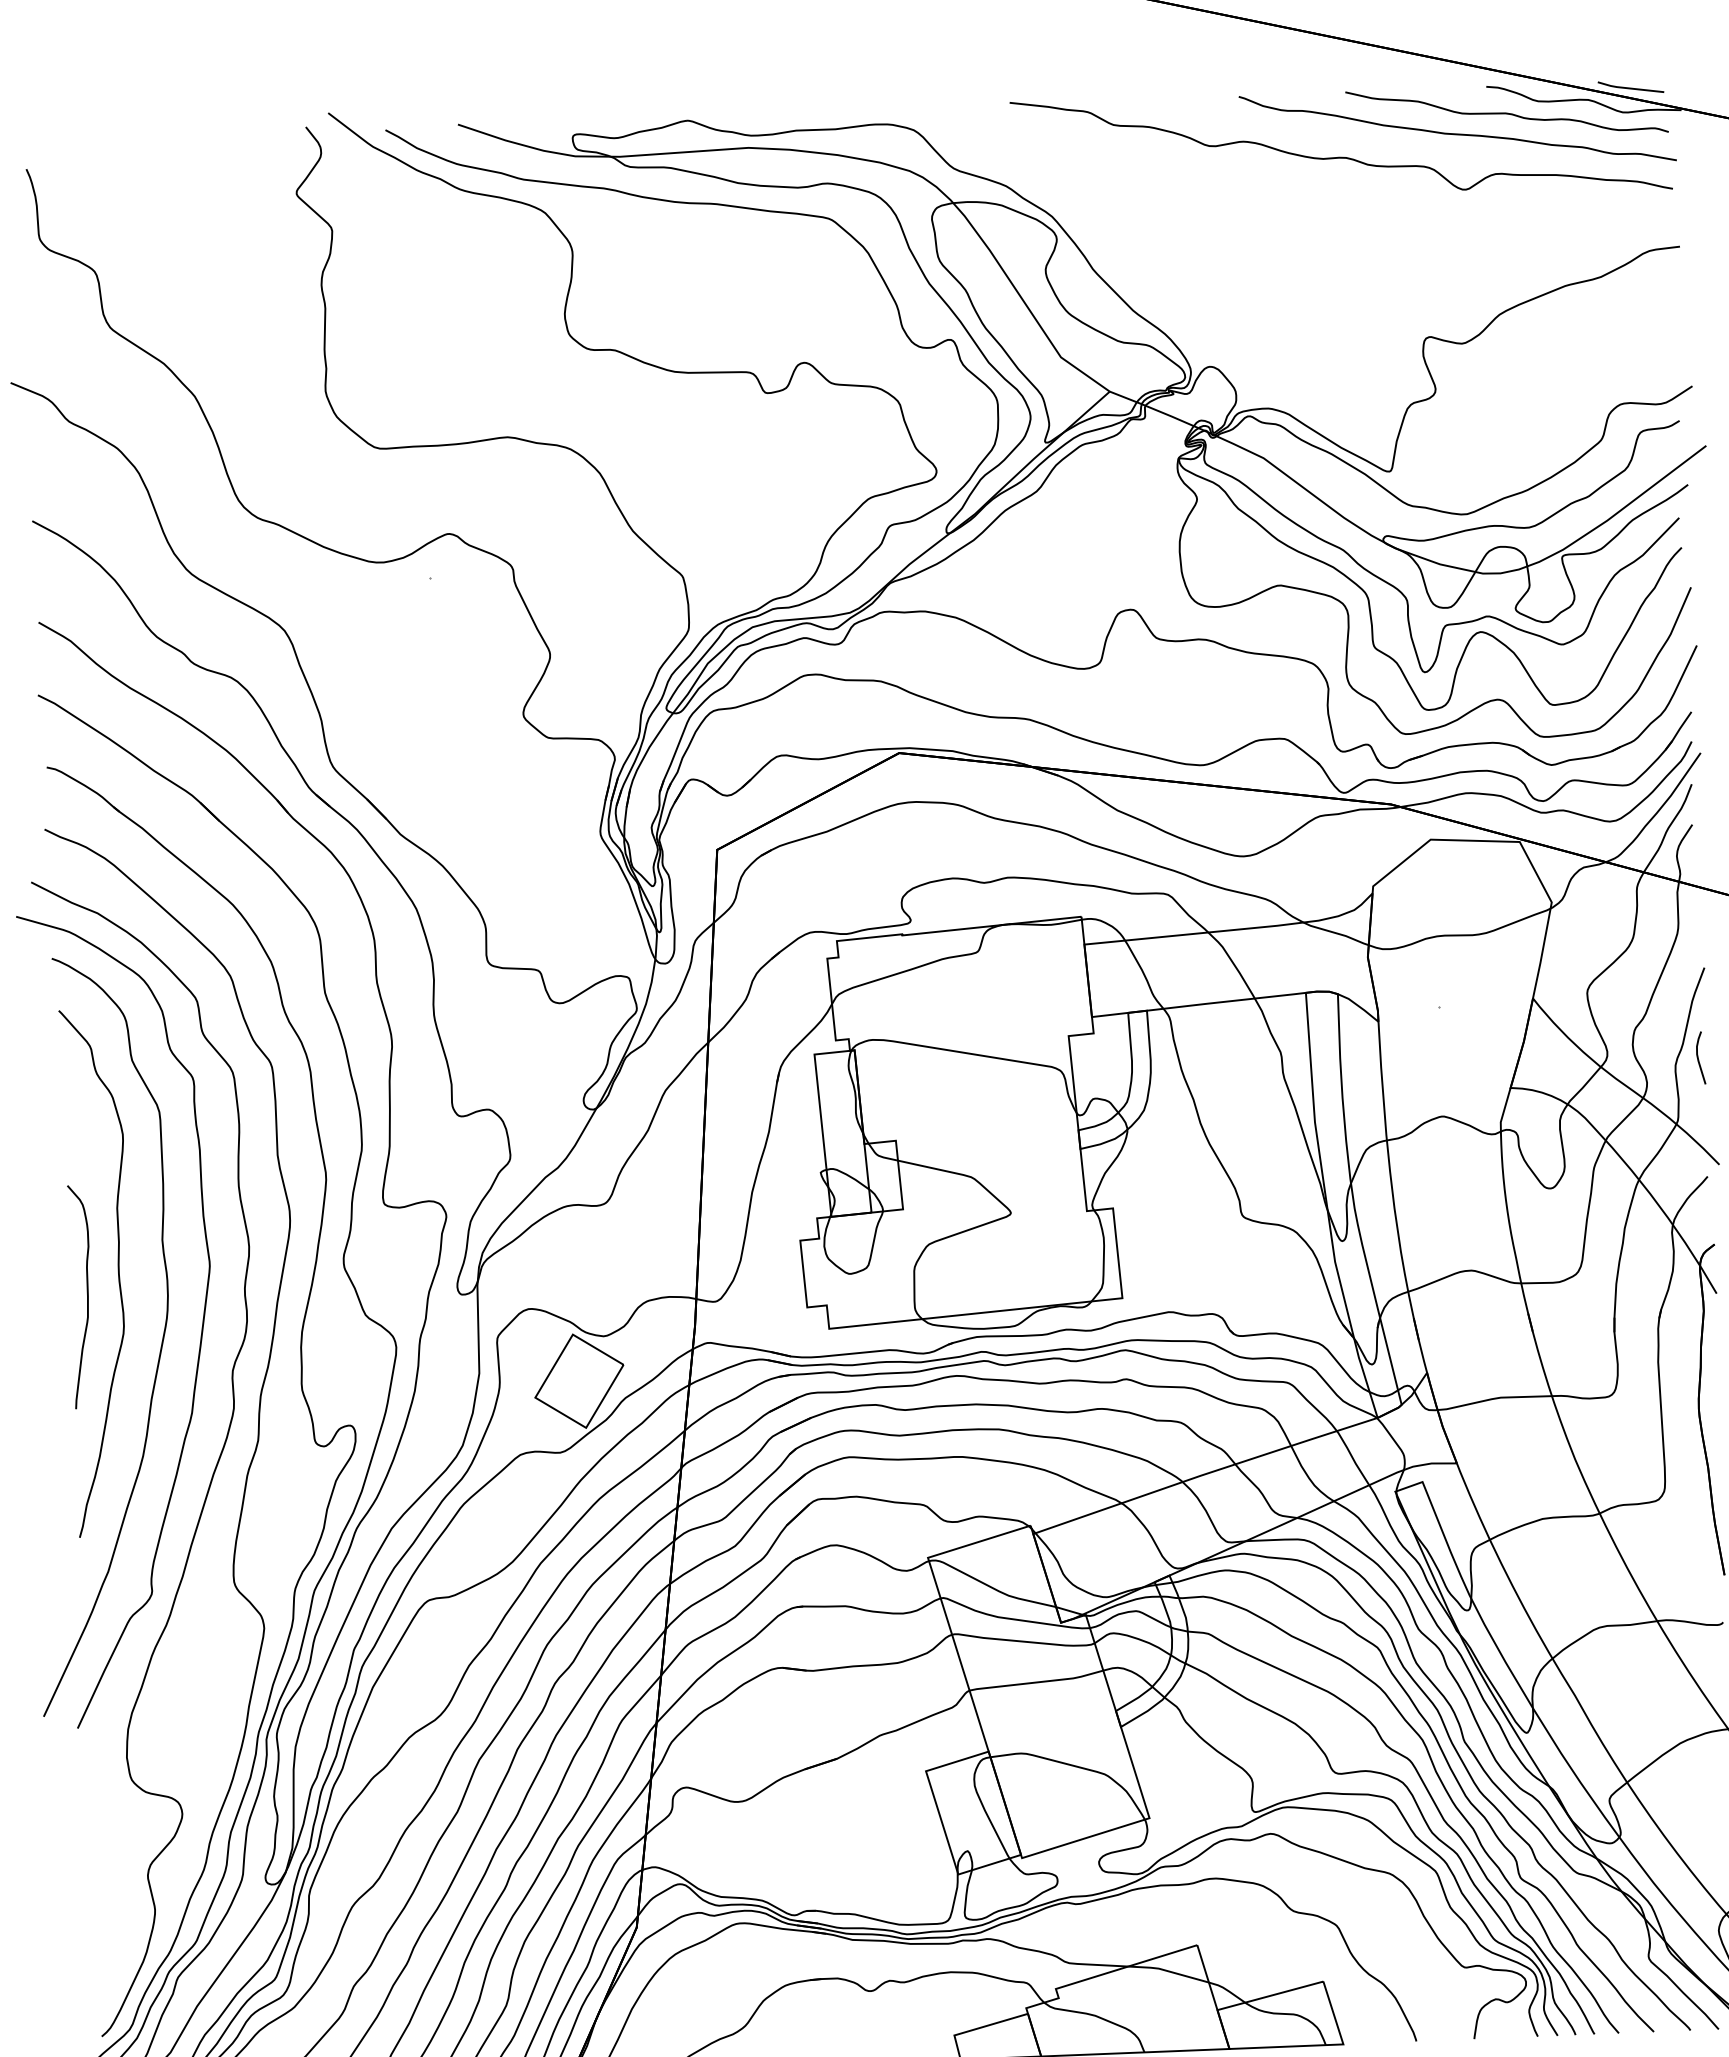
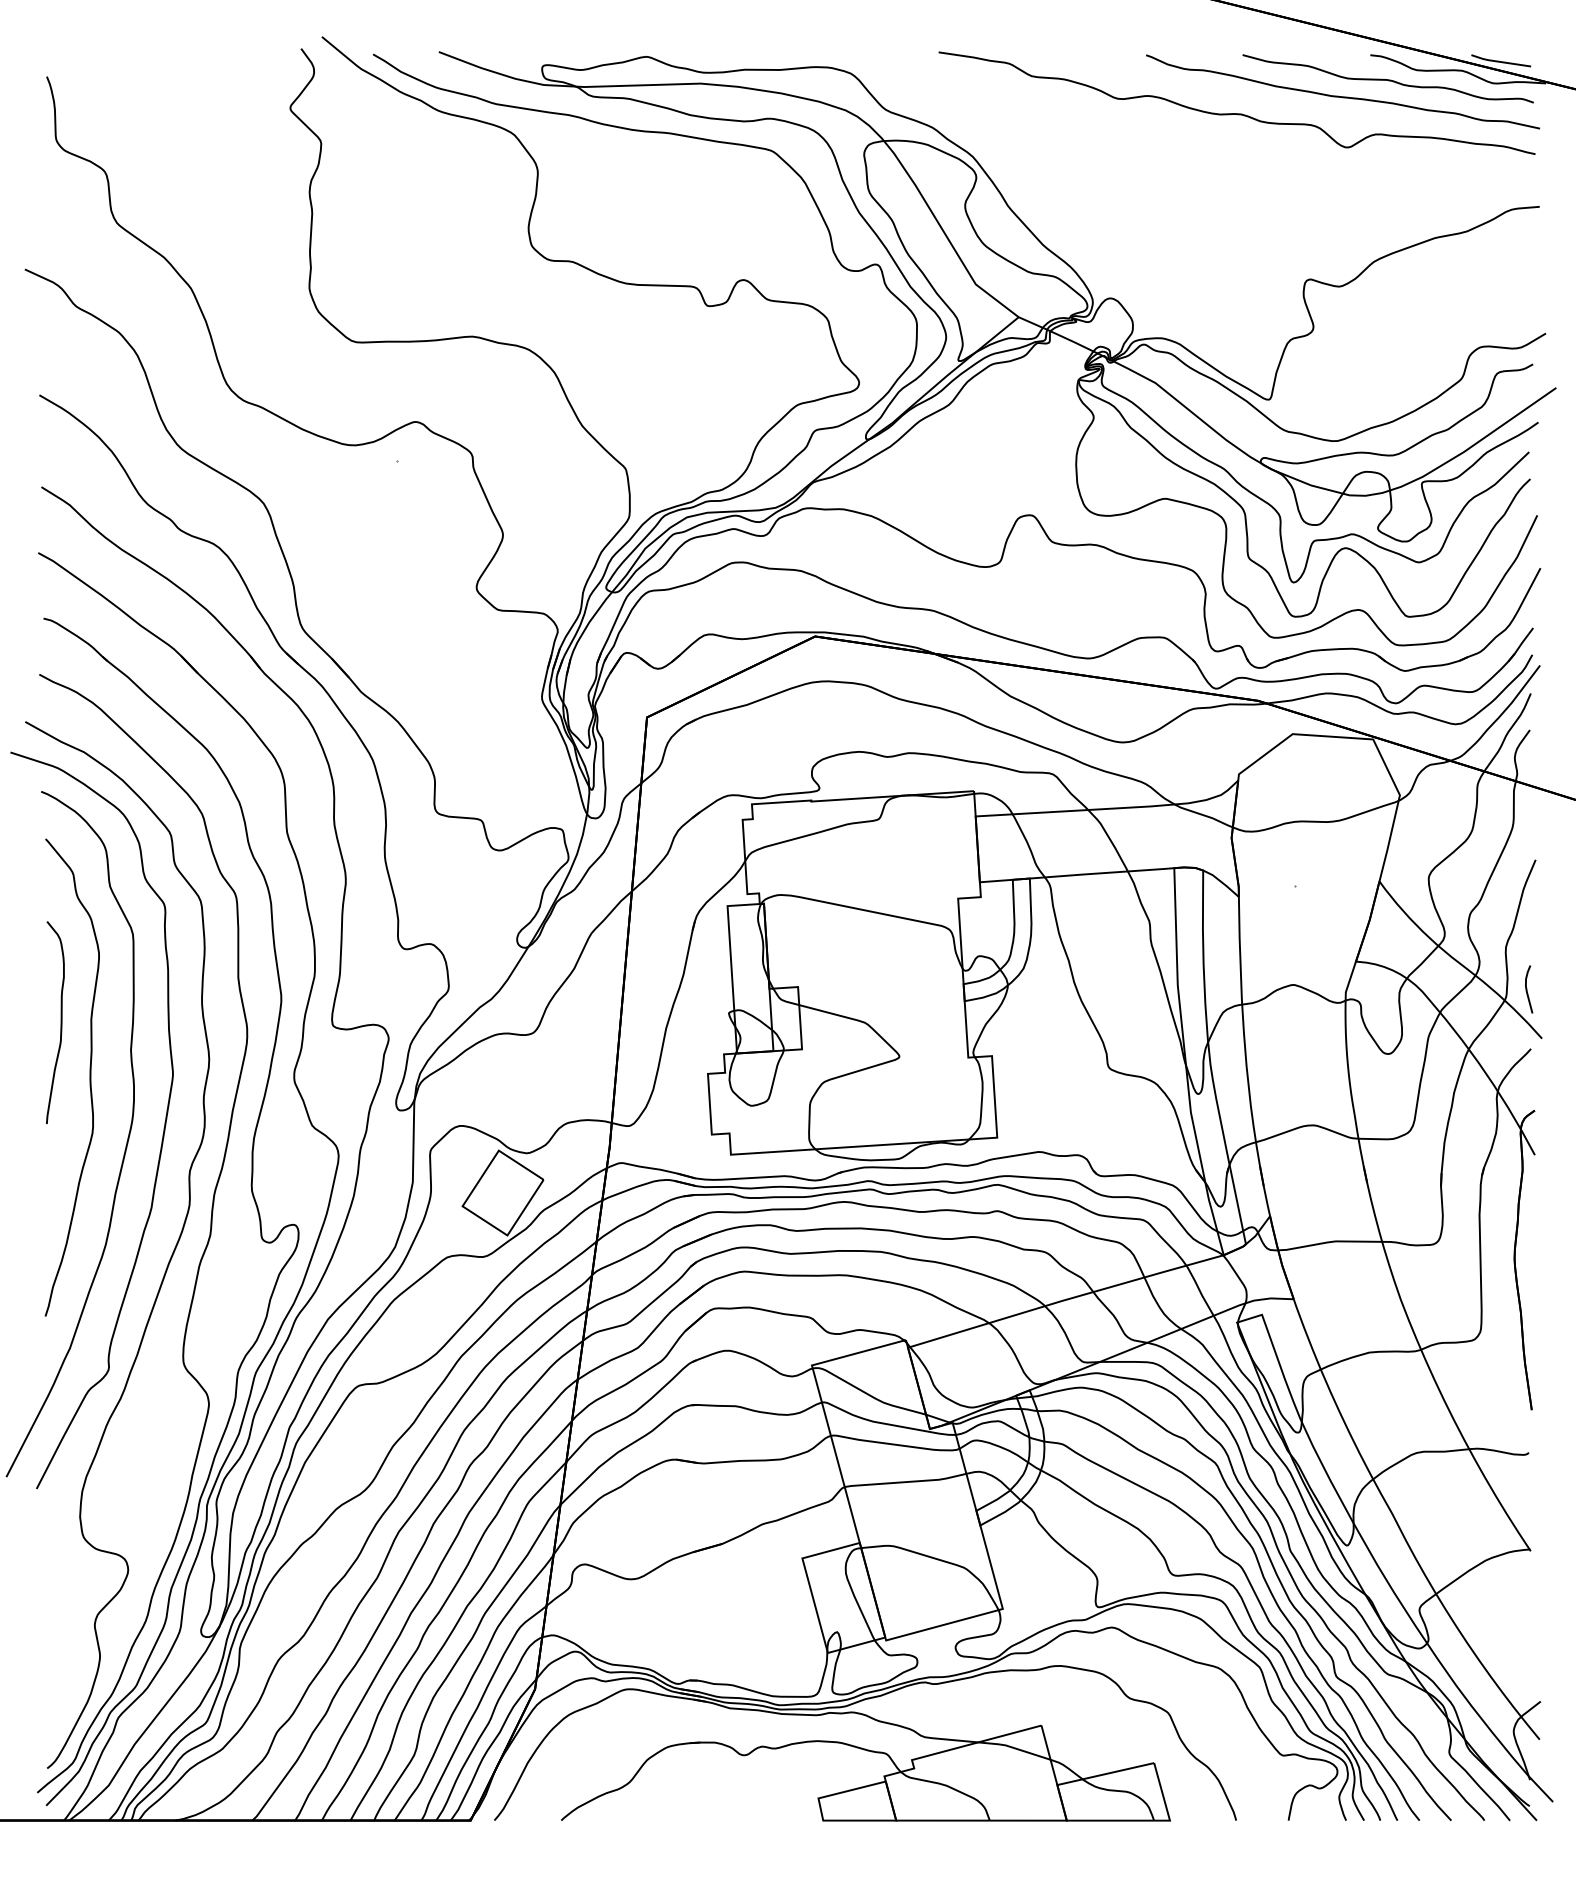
curve: (1699, 1058) -> (1527, 989), moved
curve: (86, 1296) -> (60, 1022), moved

